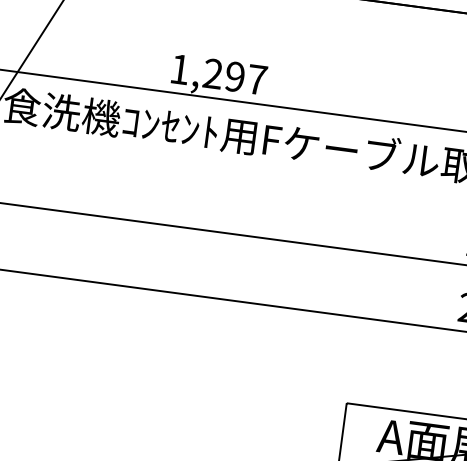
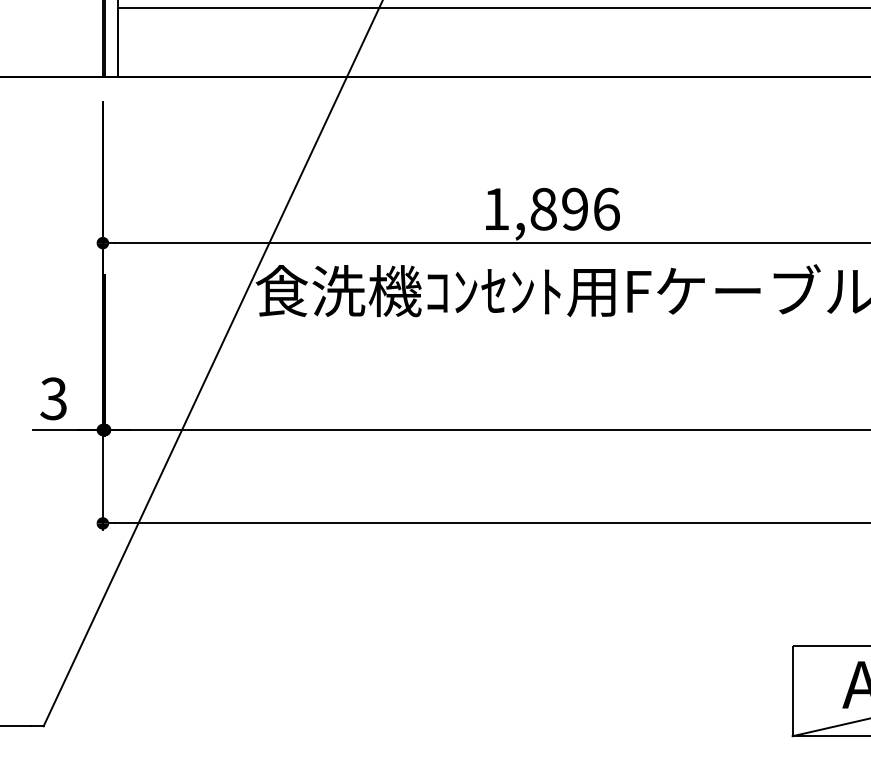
text: (234, 76) -> (574, 208), 1,297 -> 1,896

